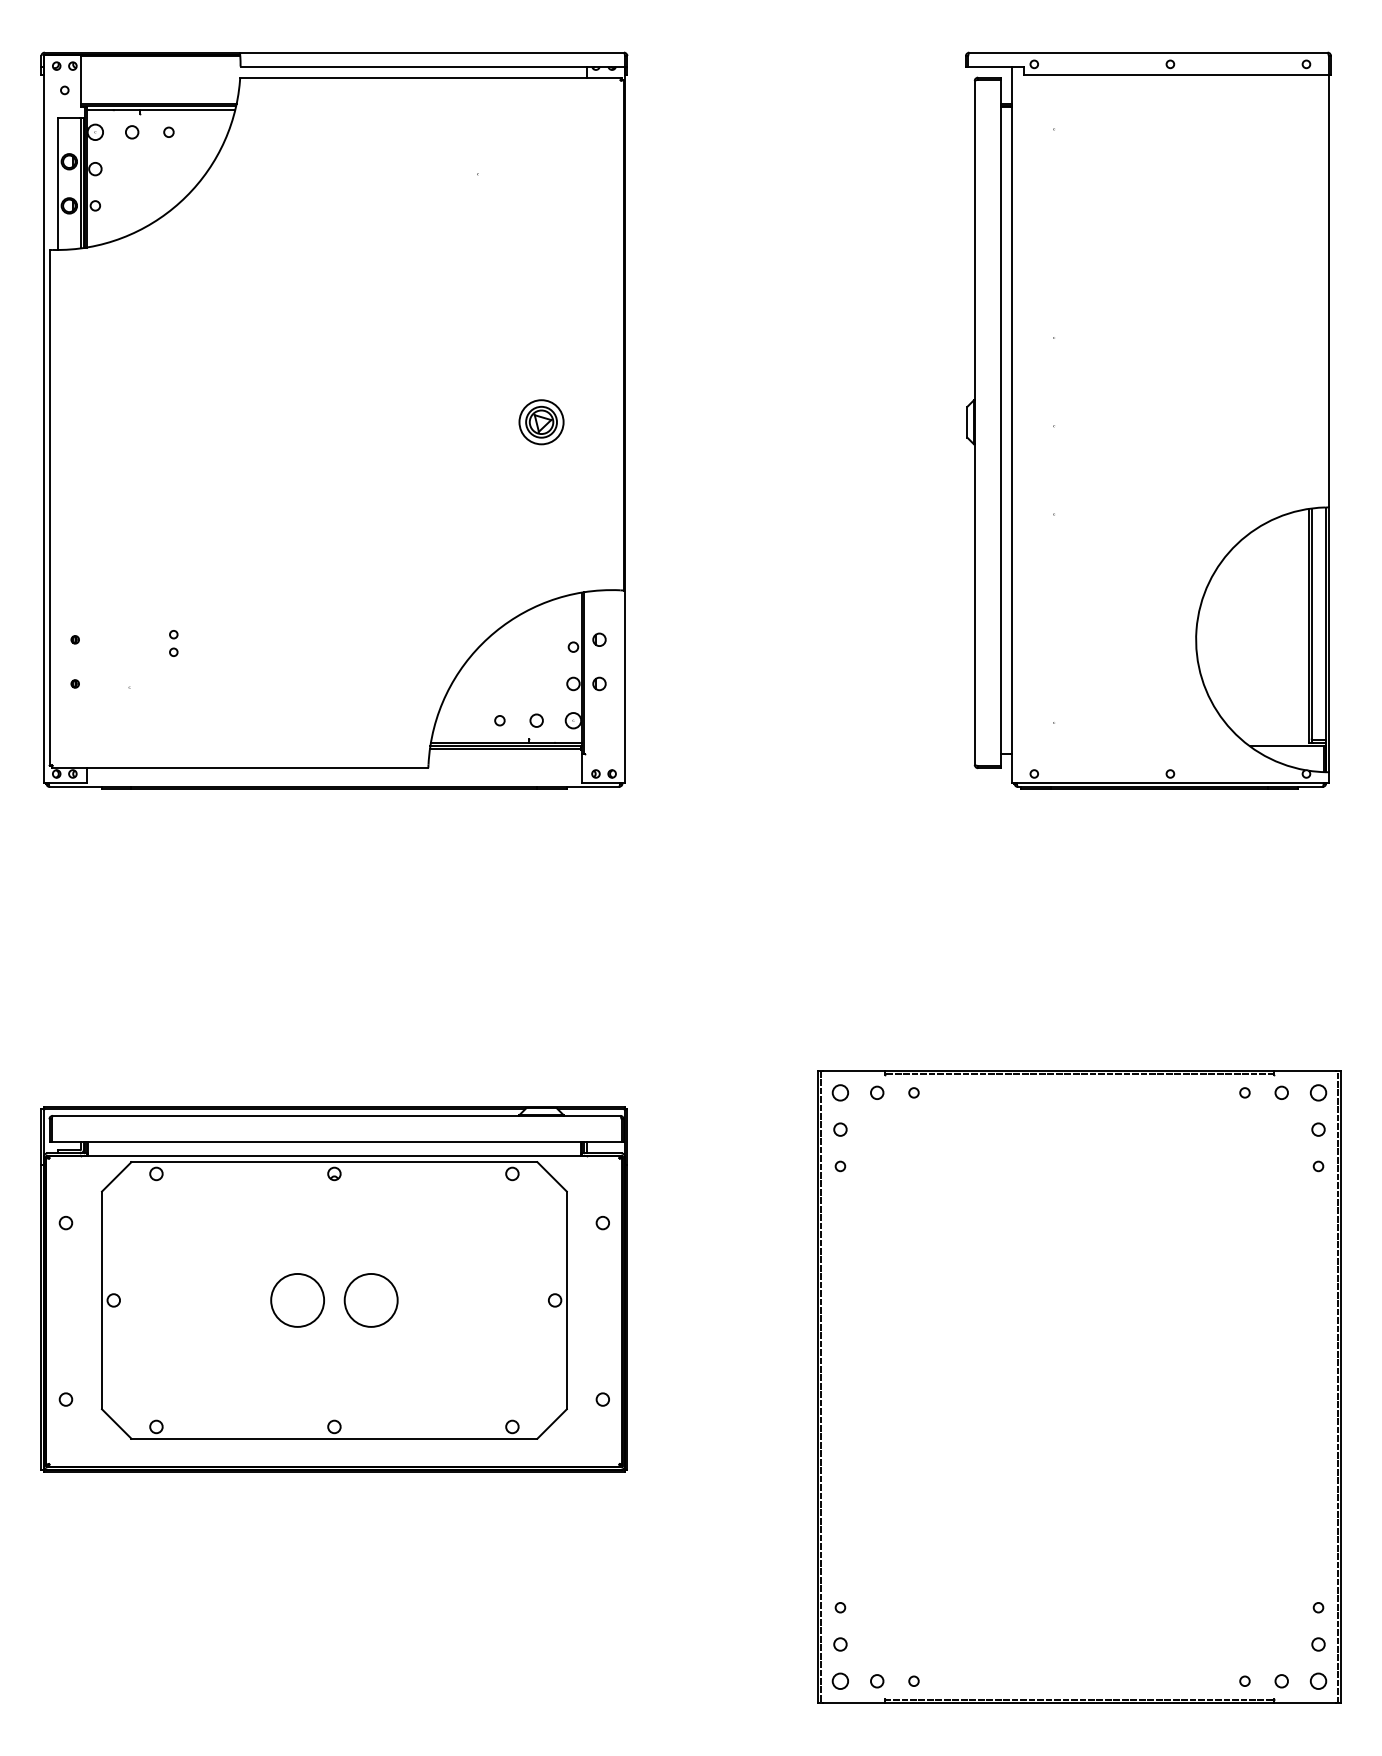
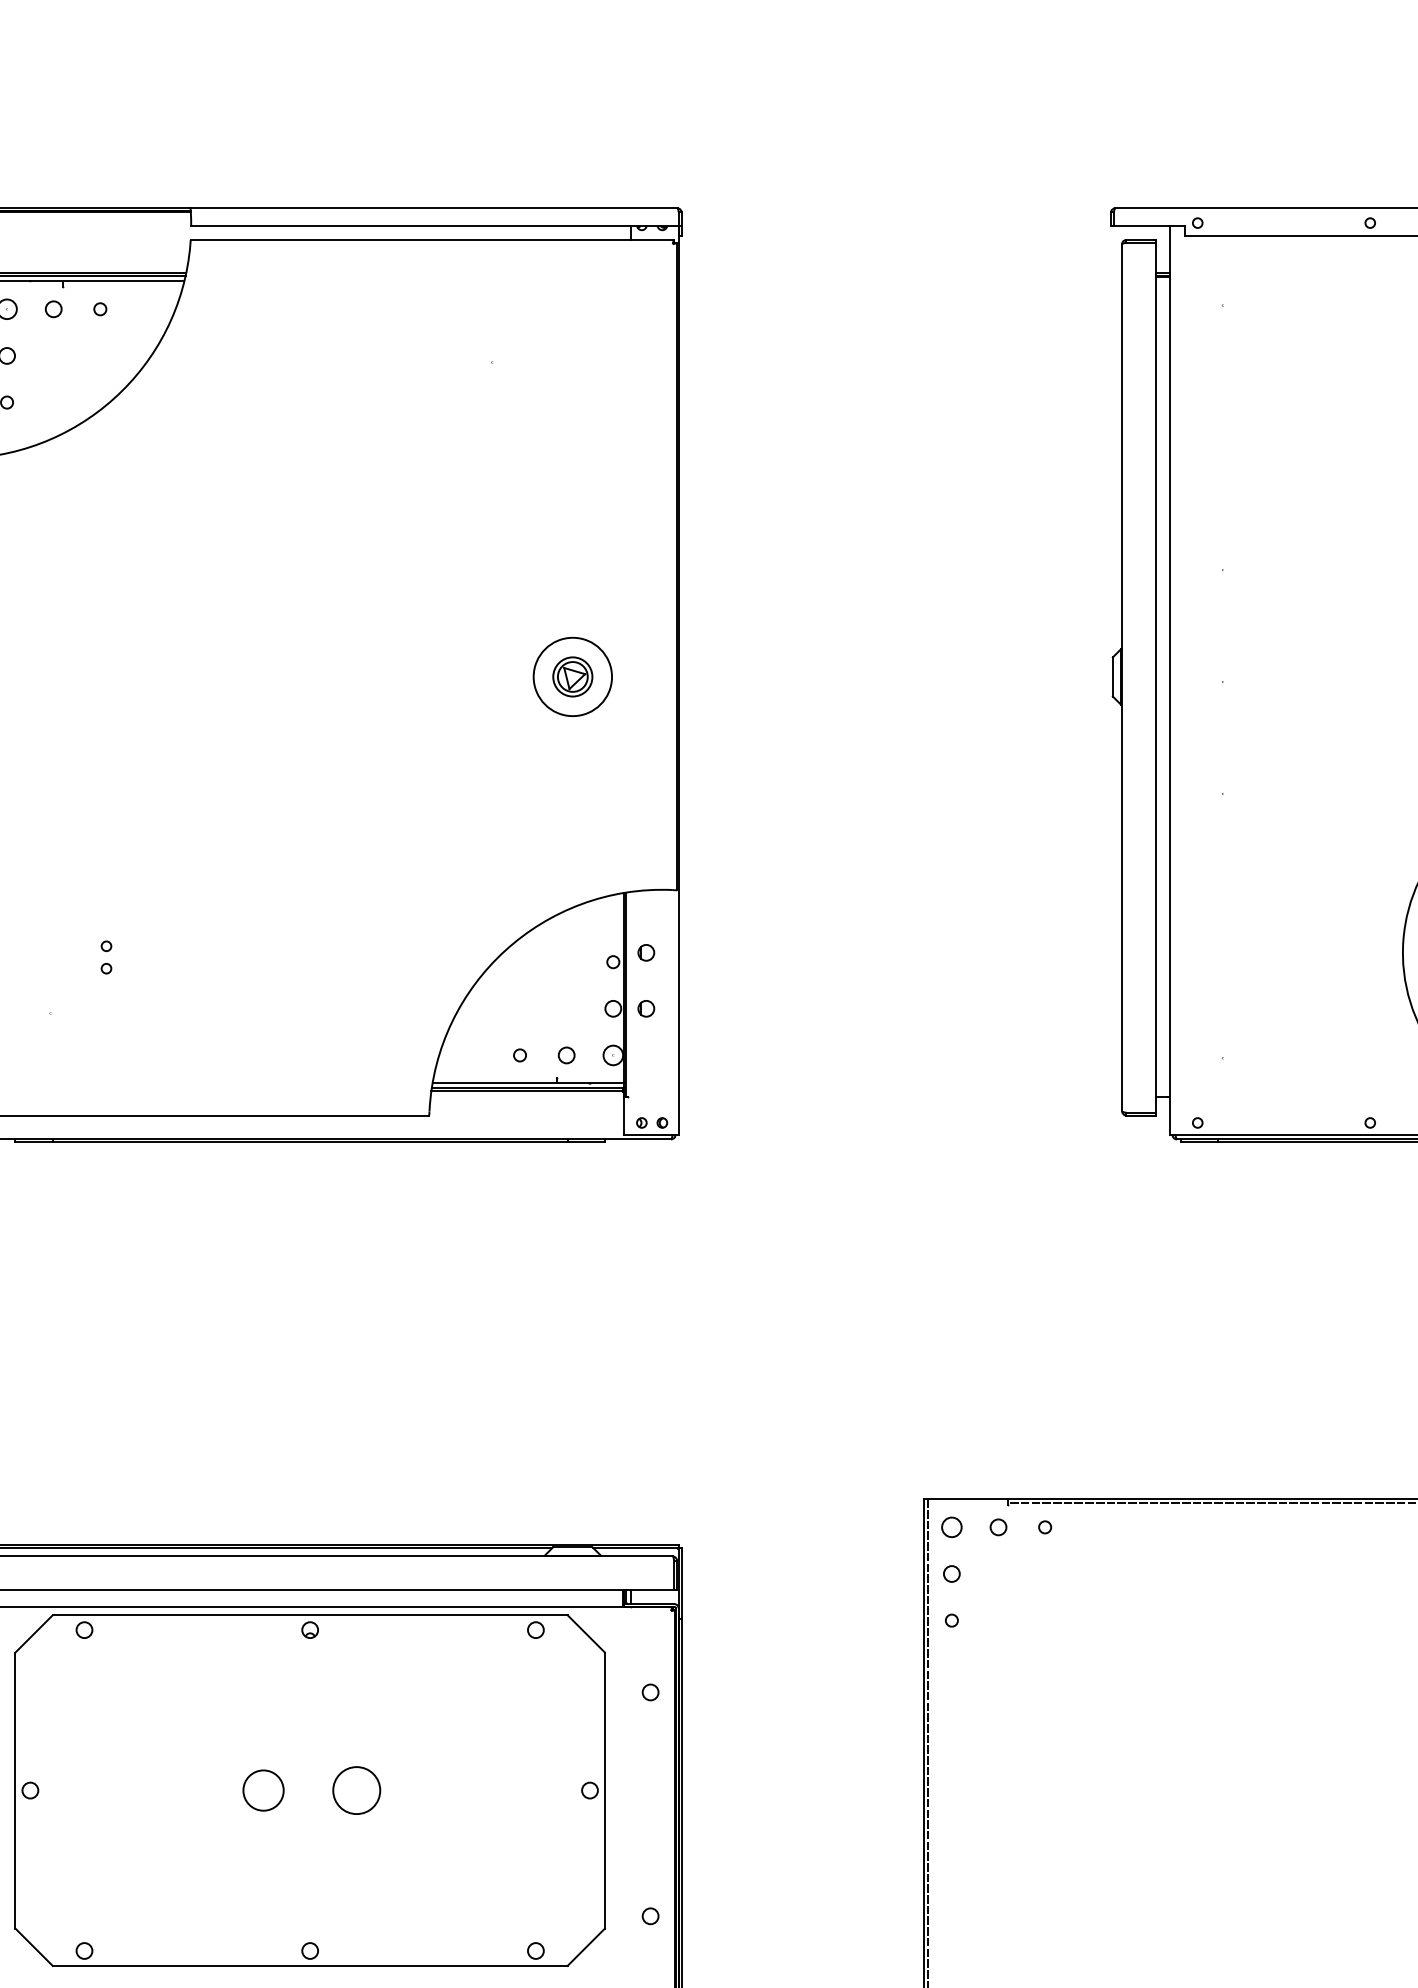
circle: (541, 422) -> (572, 677), size x1.4
circle: (297, 1299) -> (263, 1789), size x0.6
circle: (370, 1300) -> (355, 1790), size x0.7

